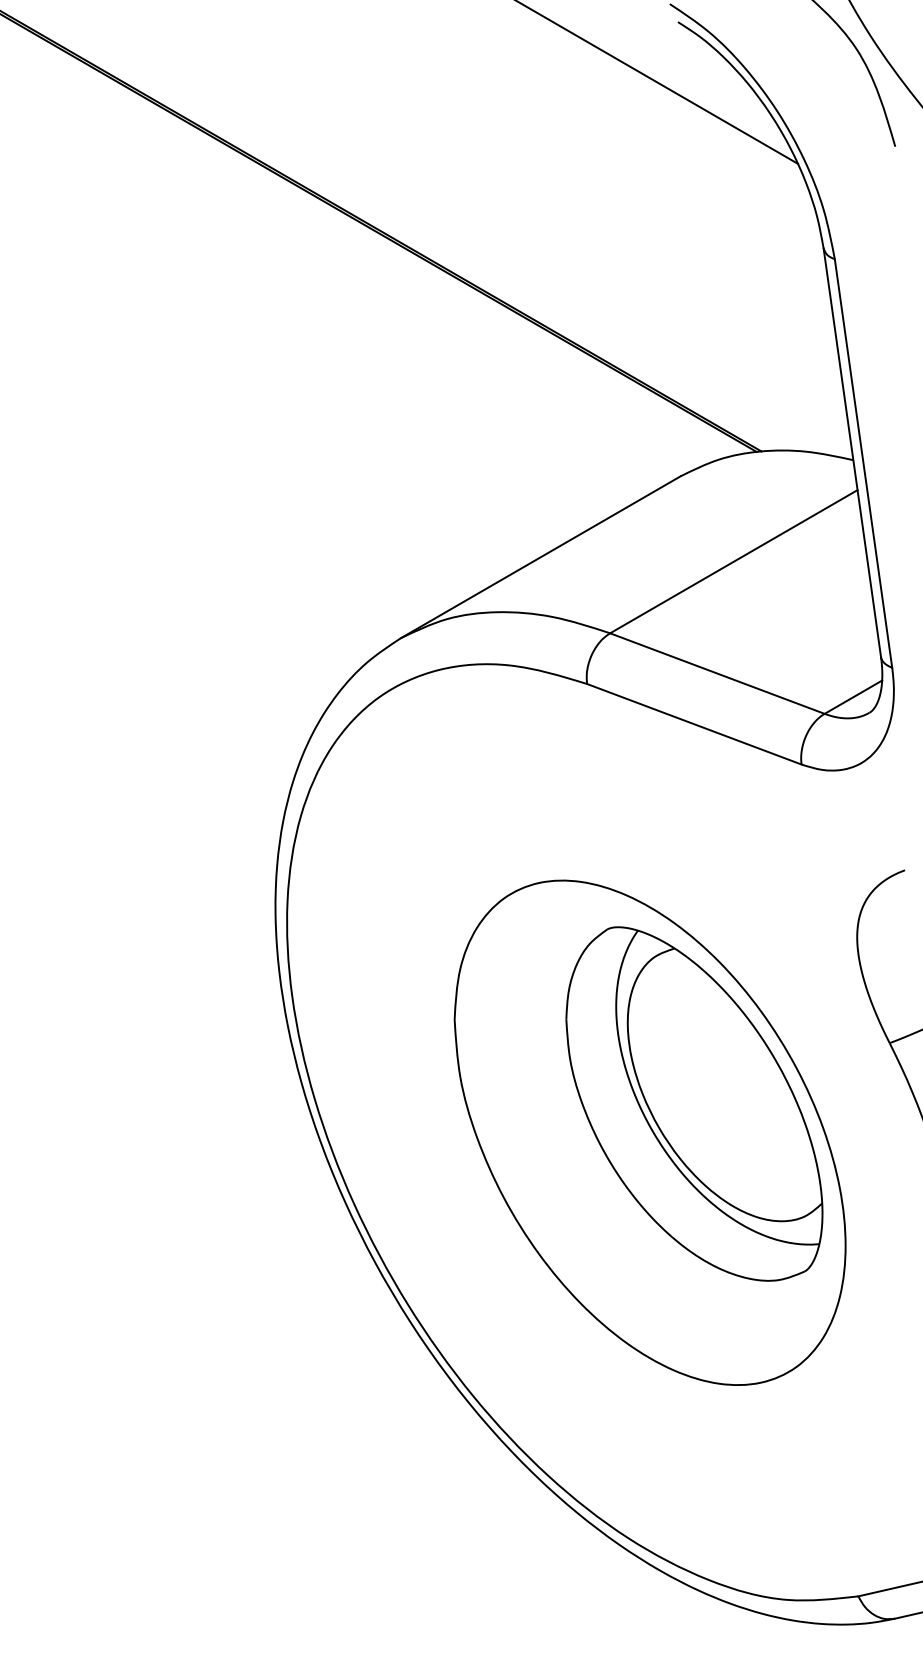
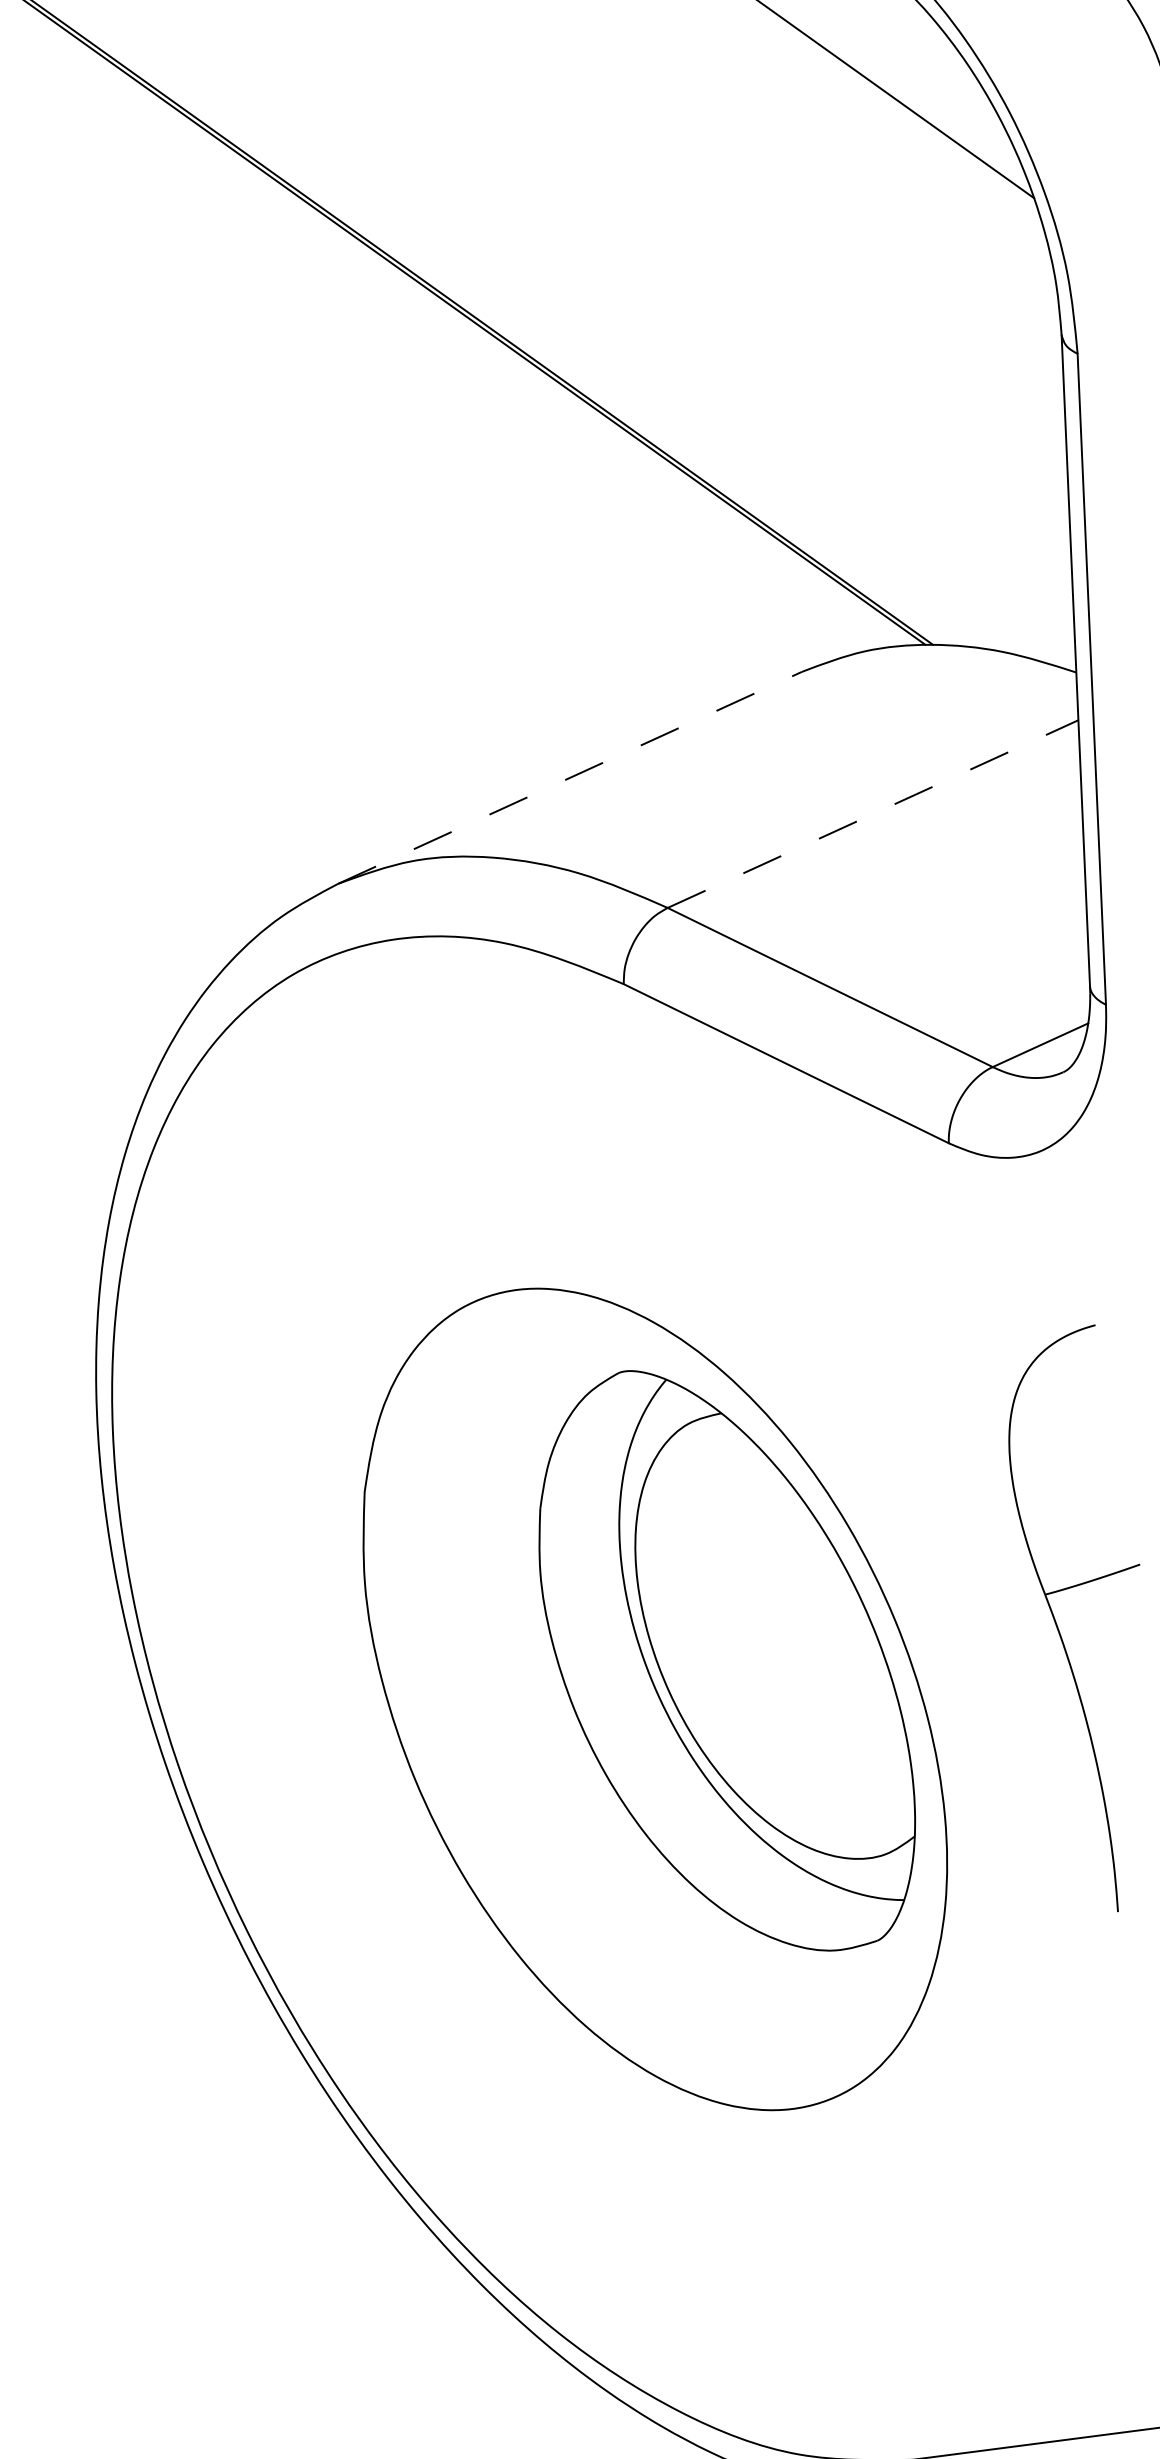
line: (541, 557) -> (571, 778), solid -> dashed
line: (733, 561) -> (872, 813), solid -> dashed

